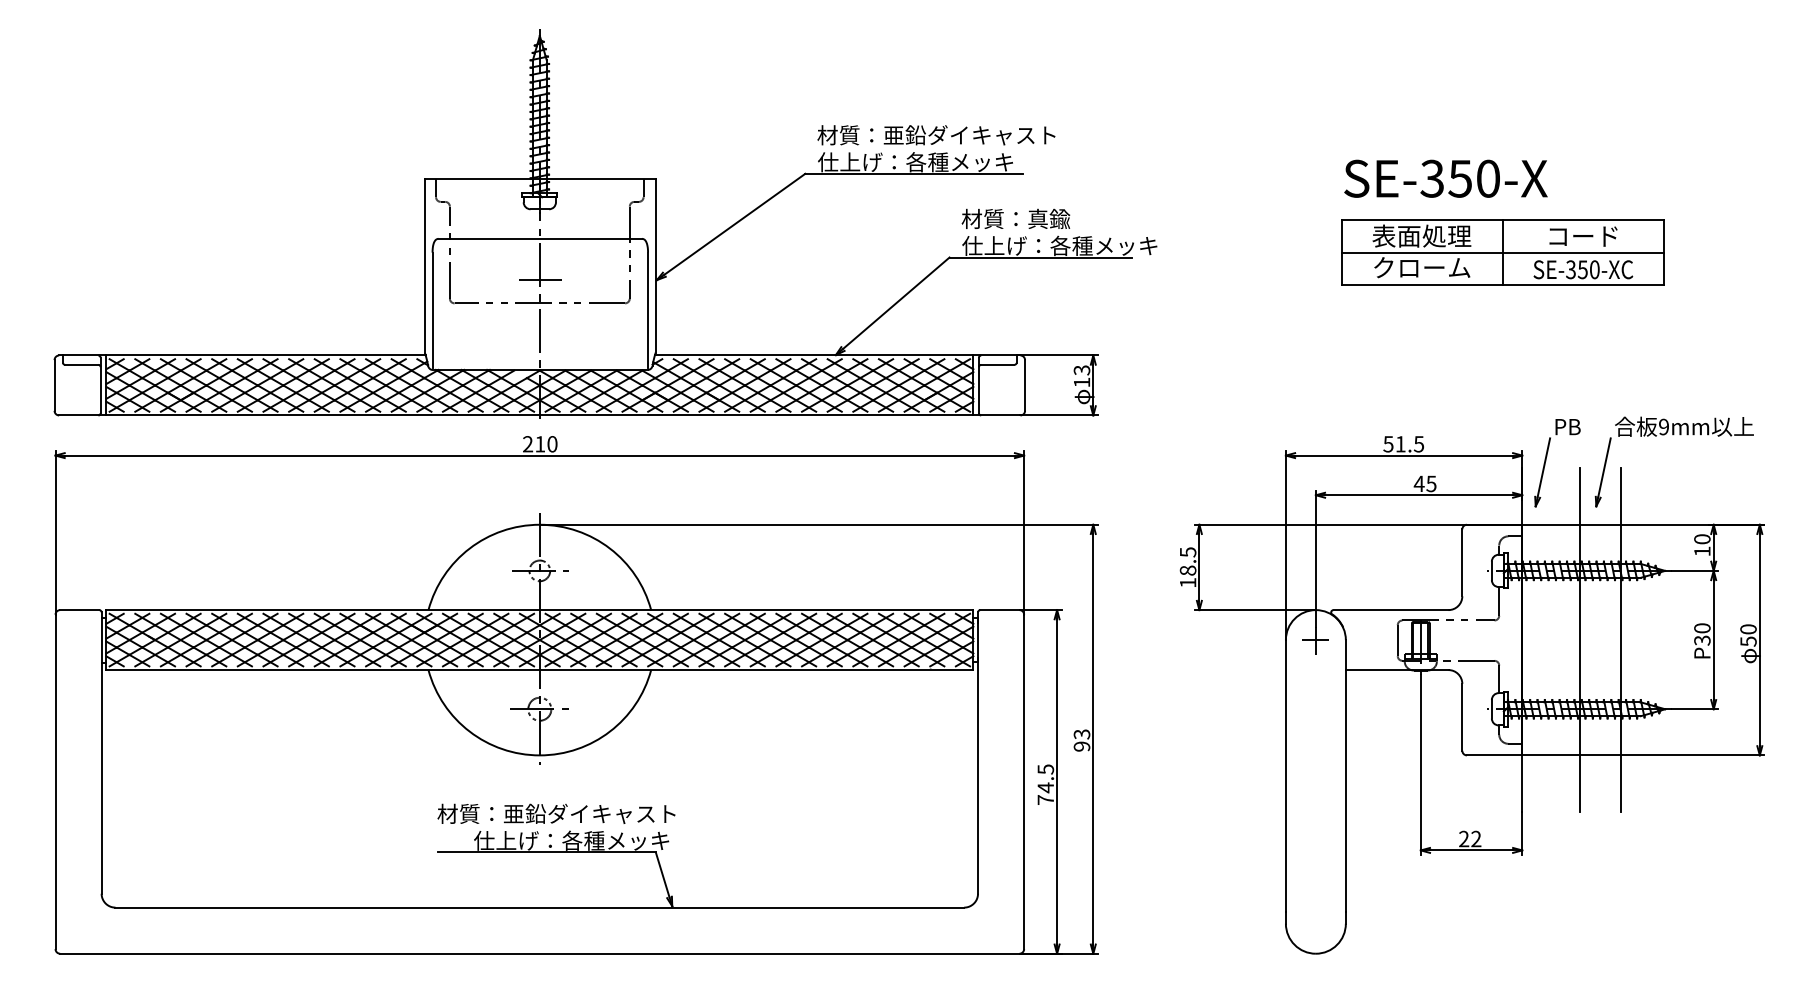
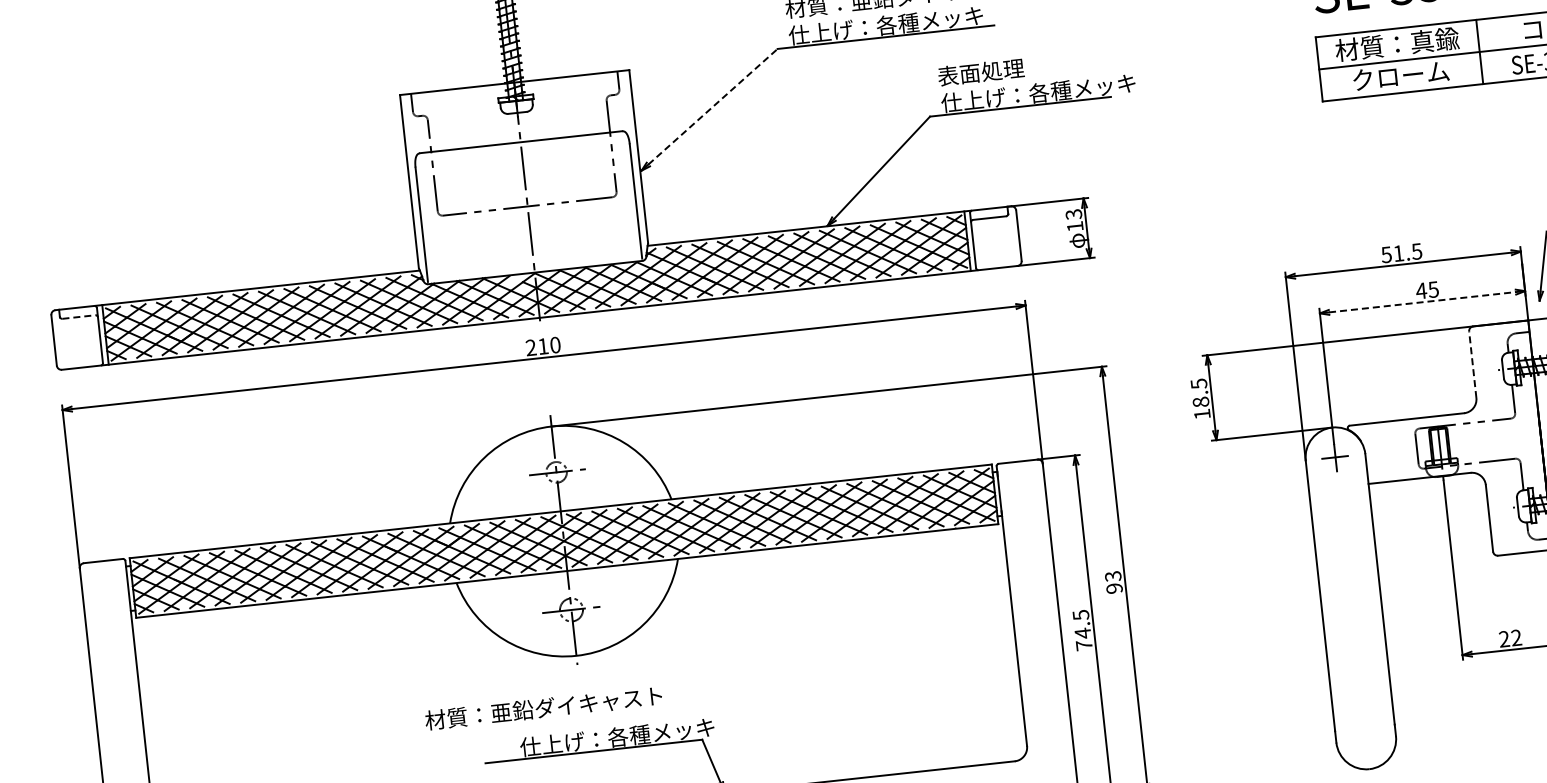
text: (1015, 218) -> (991, 70), 材質：真鍮 -> 表面処理
line: (734, 224) -> (712, 107), solid -> dashed
text: (1421, 235) -> (1396, 43), 表面処理 -> 材質：真鍮
line: (539, 280) -> (524, 183), removed
line: (81, 364) -> (78, 316), solid -> dashed
line: (1419, 495) -> (1422, 302), solid -> dashed
line: (1462, 562) -> (1472, 364), solid -> dashed
text: (556, 813) -> (543, 707), moved

